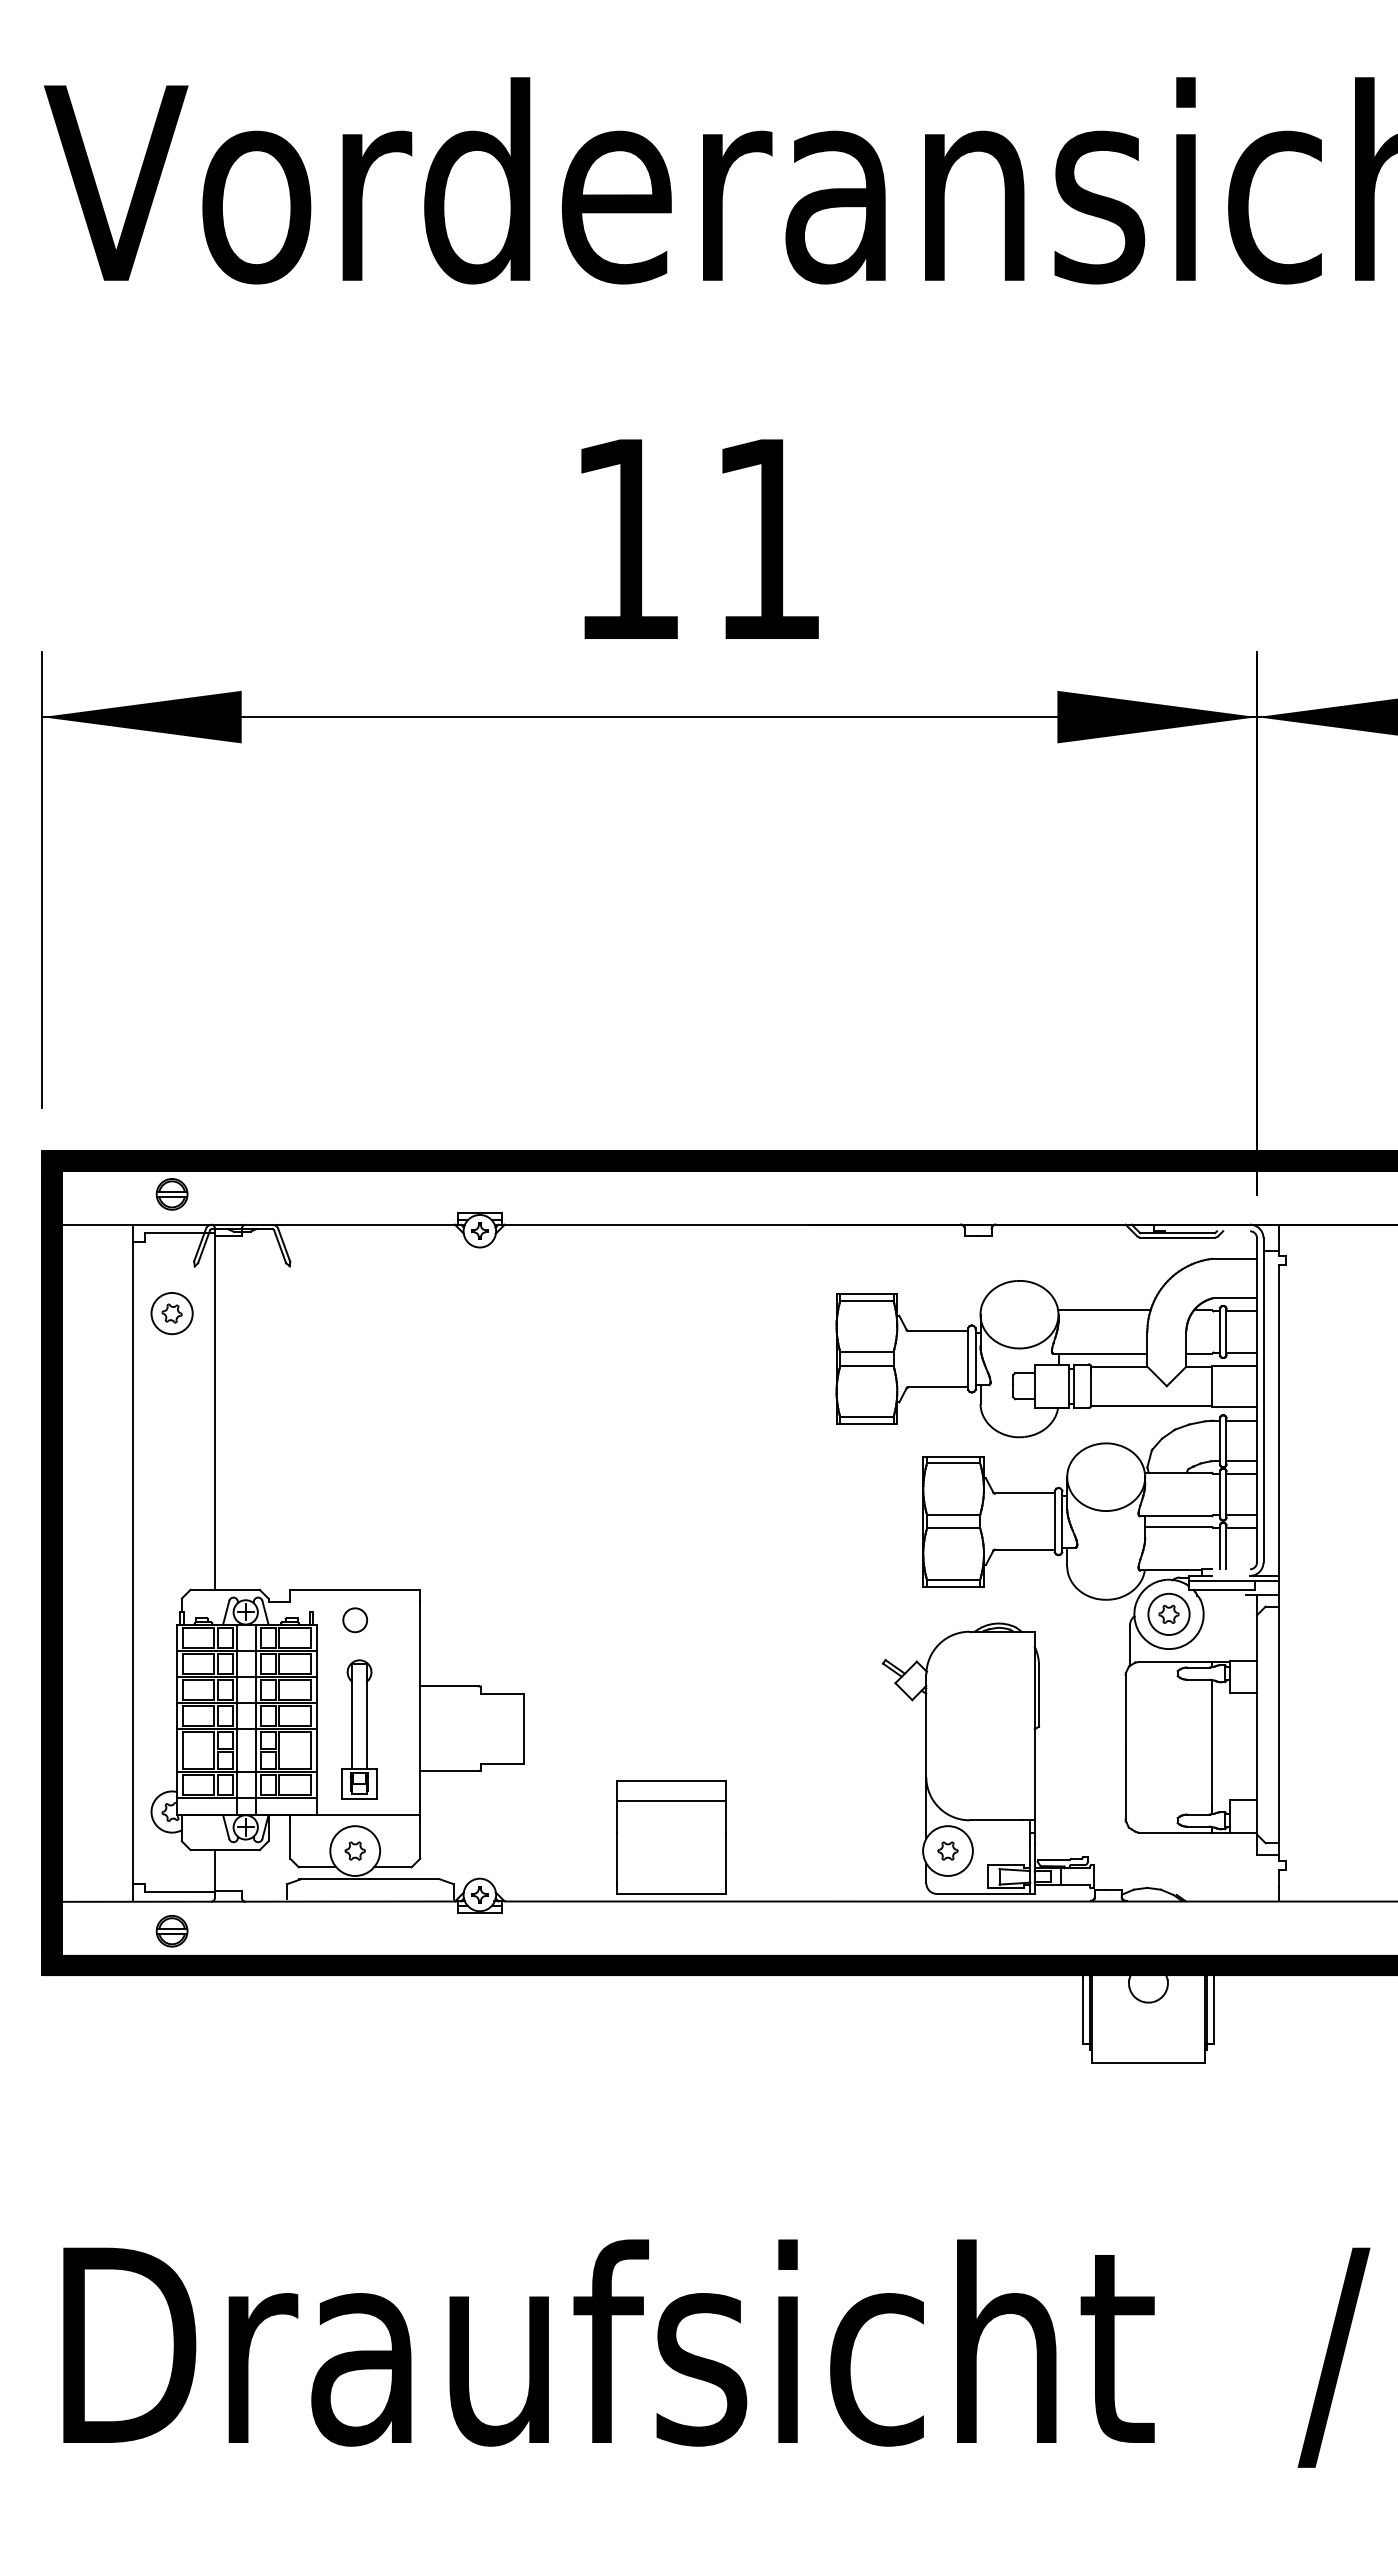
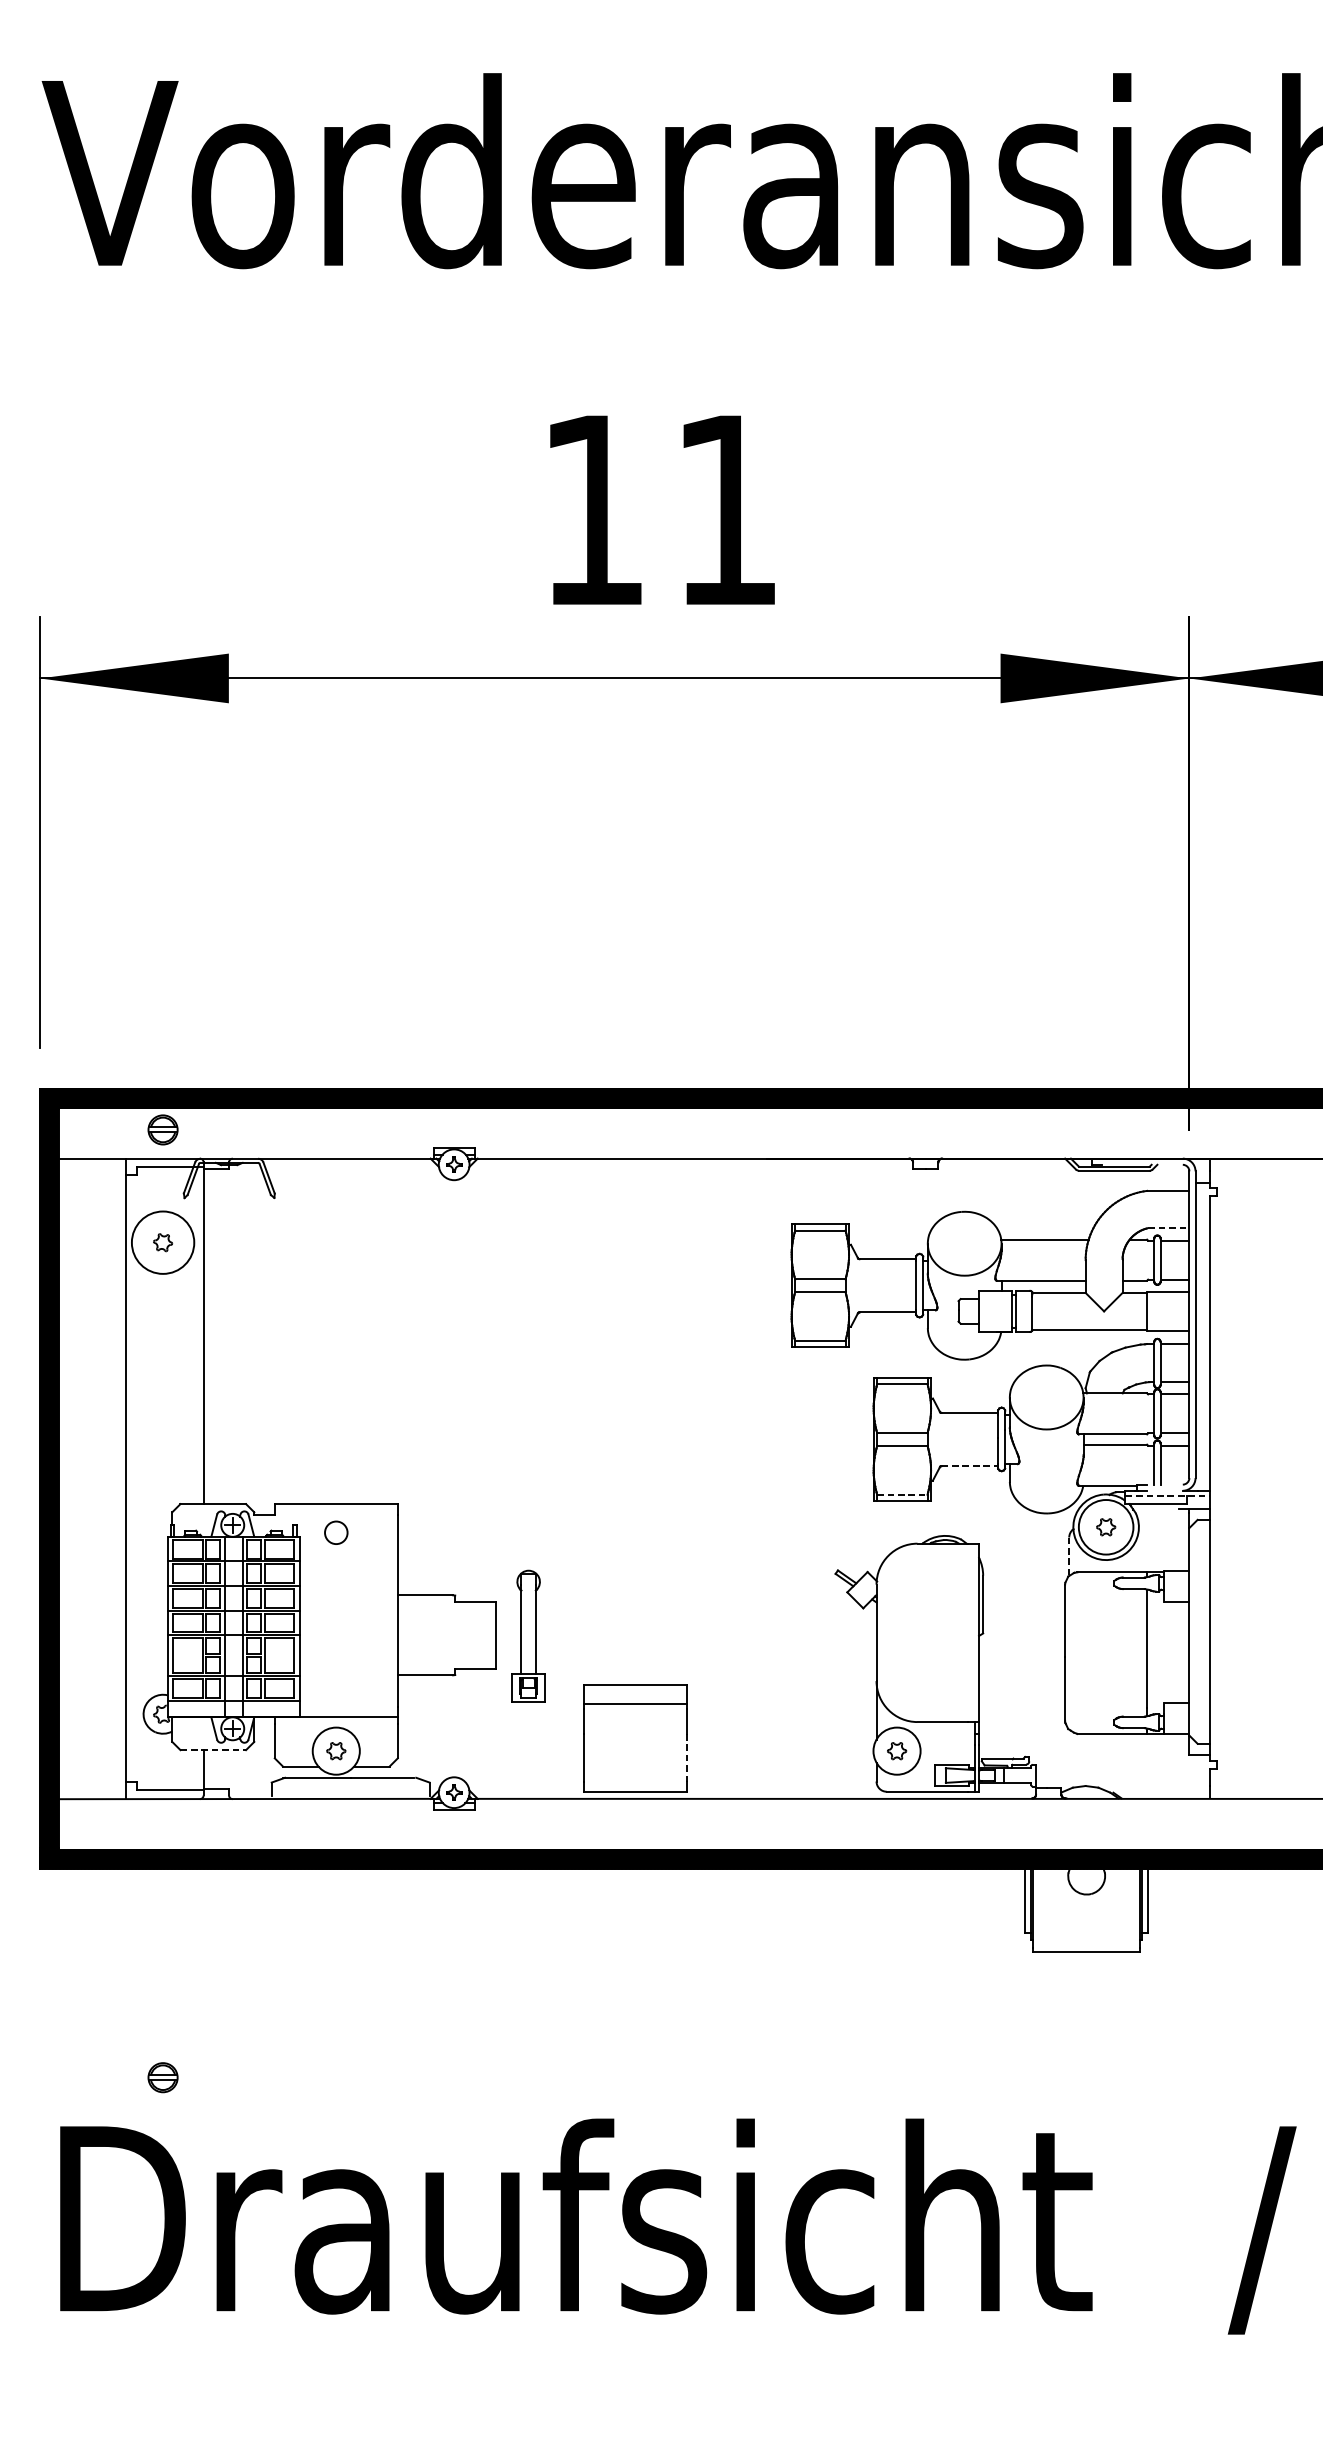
line: (1235, 1298) -> (1169, 1228), solid -> dashed
circle: (171, 1313) -> (162, 1242), size x1.6
line: (1024, 1549) -> (969, 1465), solid -> dashed
line: (953, 1579) -> (902, 1494), solid -> dashed
line: (1234, 1581) -> (1168, 1496), solid -> dashed
circle: (1168, 1614) -> (1105, 1527), size x1.4
line: (1130, 1646) -> (1069, 1557), solid -> dashed
part: (359, 1729) -> (528, 1636), moved
line: (225, 1849) -> (213, 1749), solid -> dashed
line: (725, 1858) -> (686, 1758), solid -> dashed
part: (171, 1931) -> (162, 2077), moved

